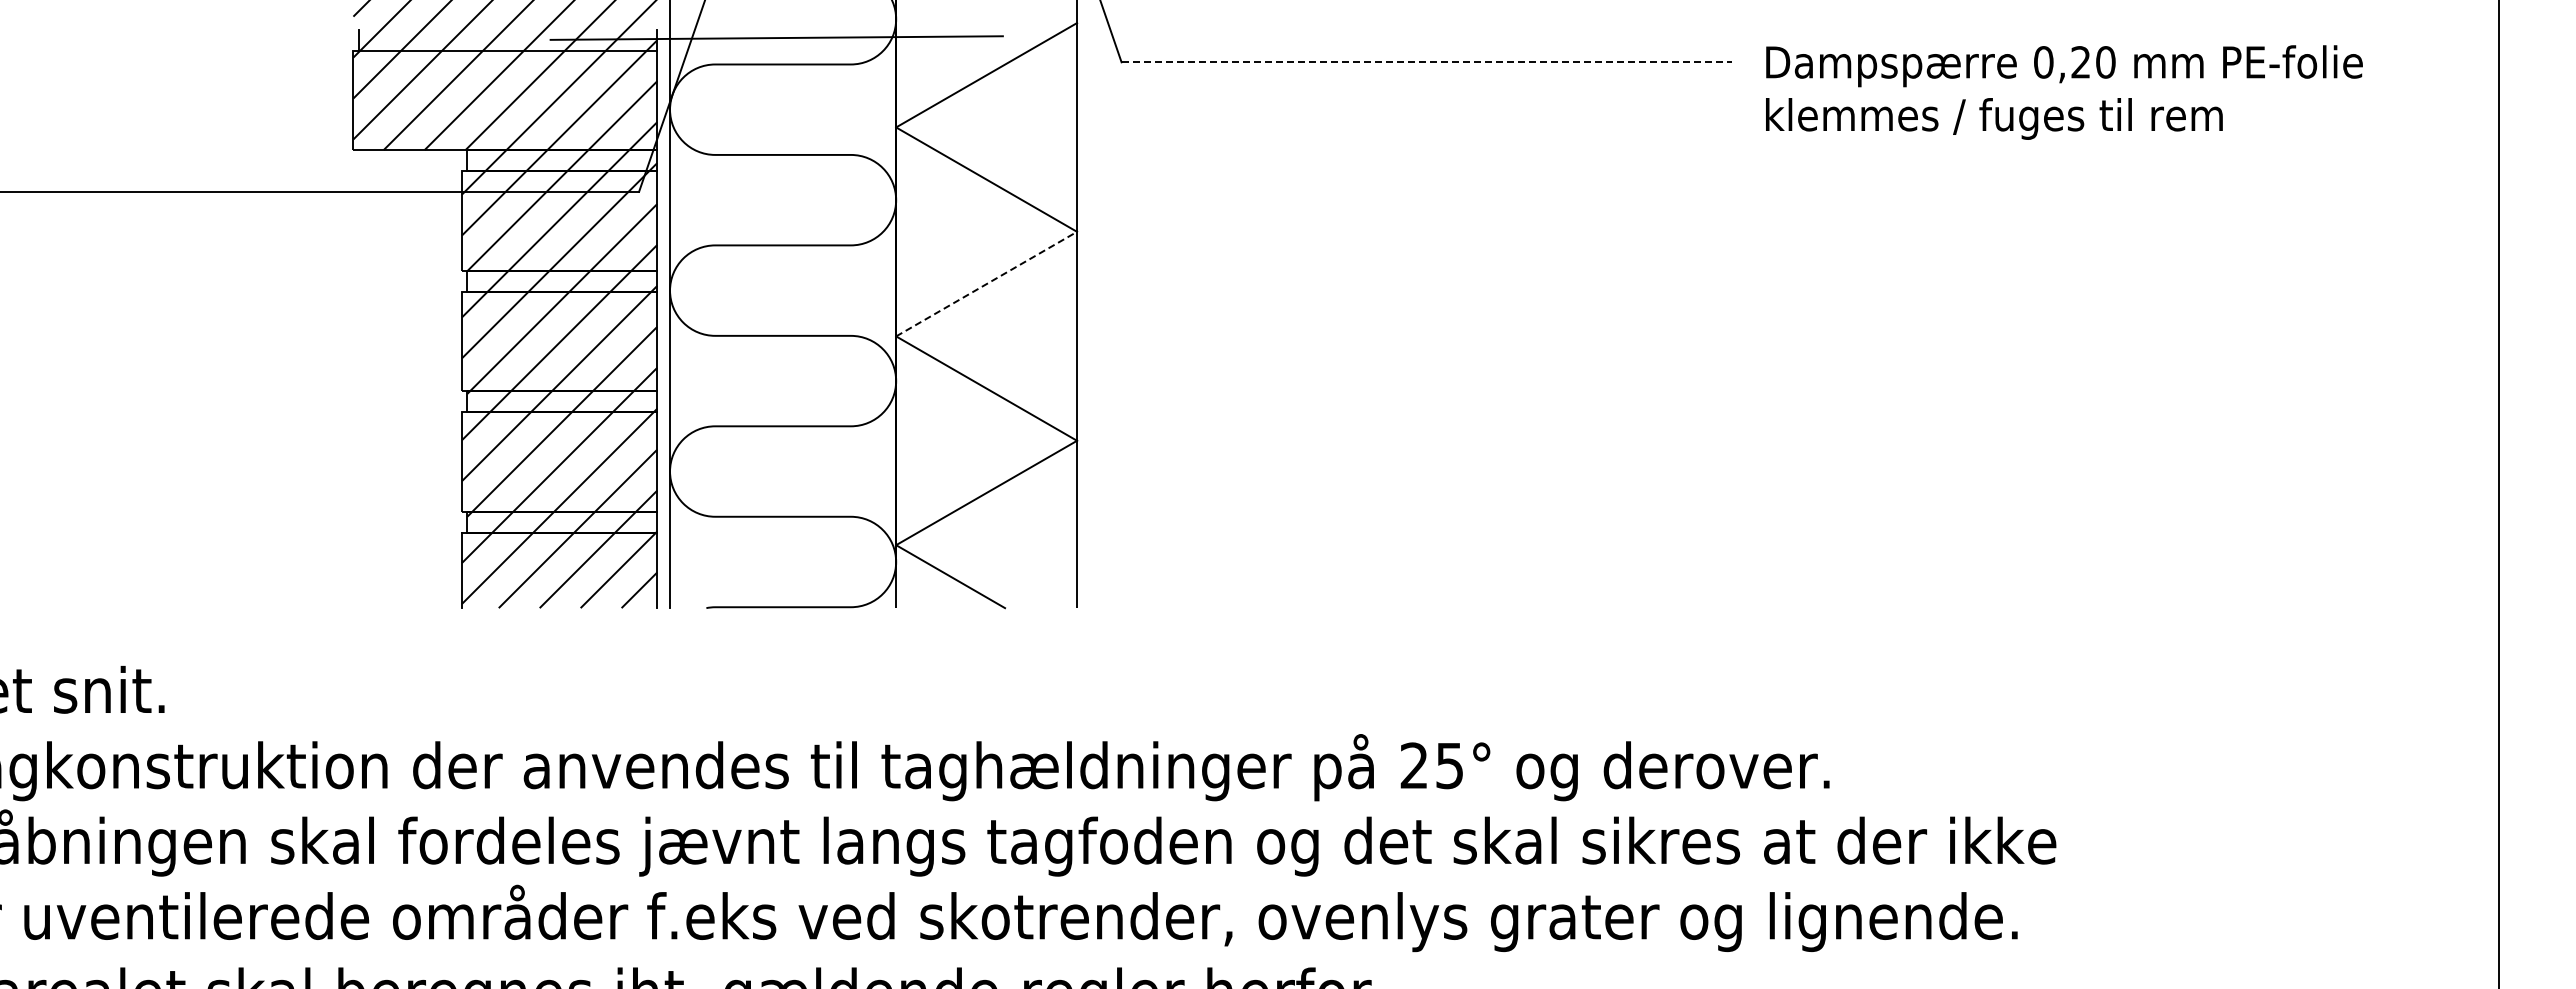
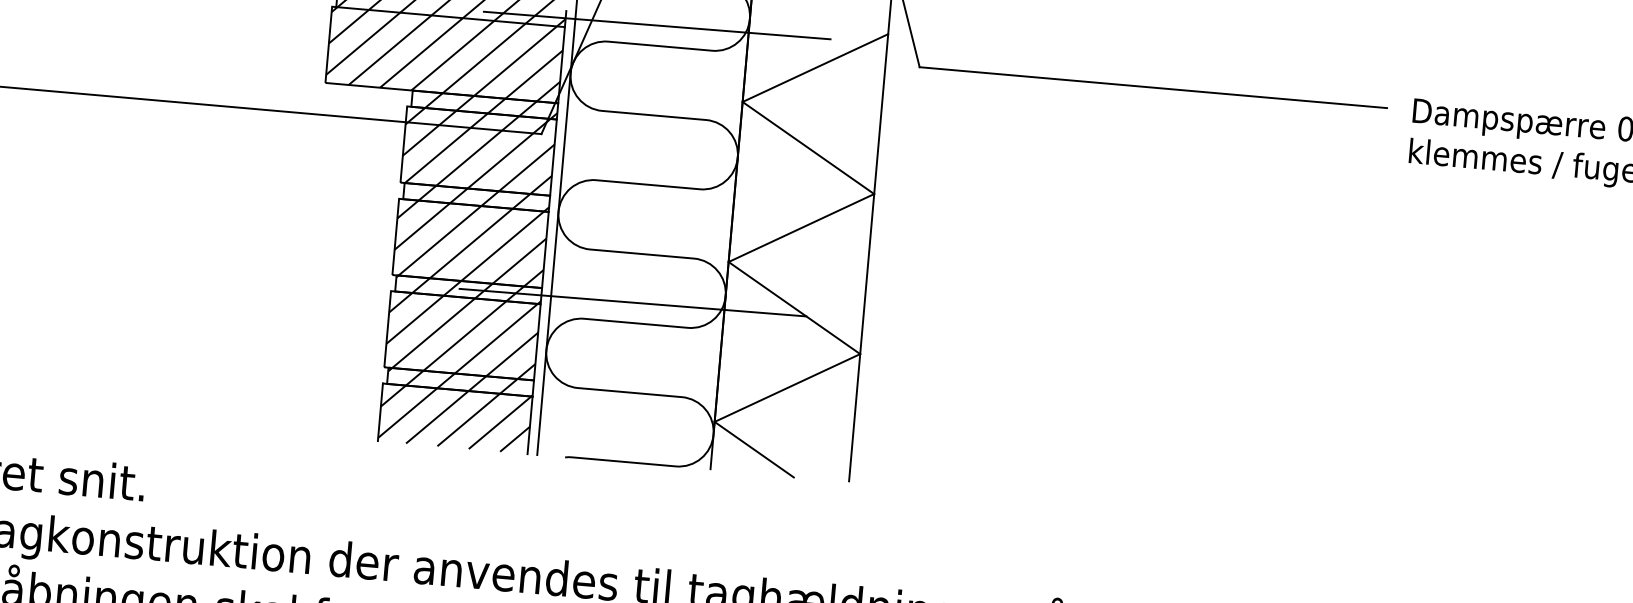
line: (1427, 62) -> (1153, 87), dashed -> solid
line: (987, 283) -> (802, 227), dashed -> solid
line: (776, 399) -> (632, 302), added

